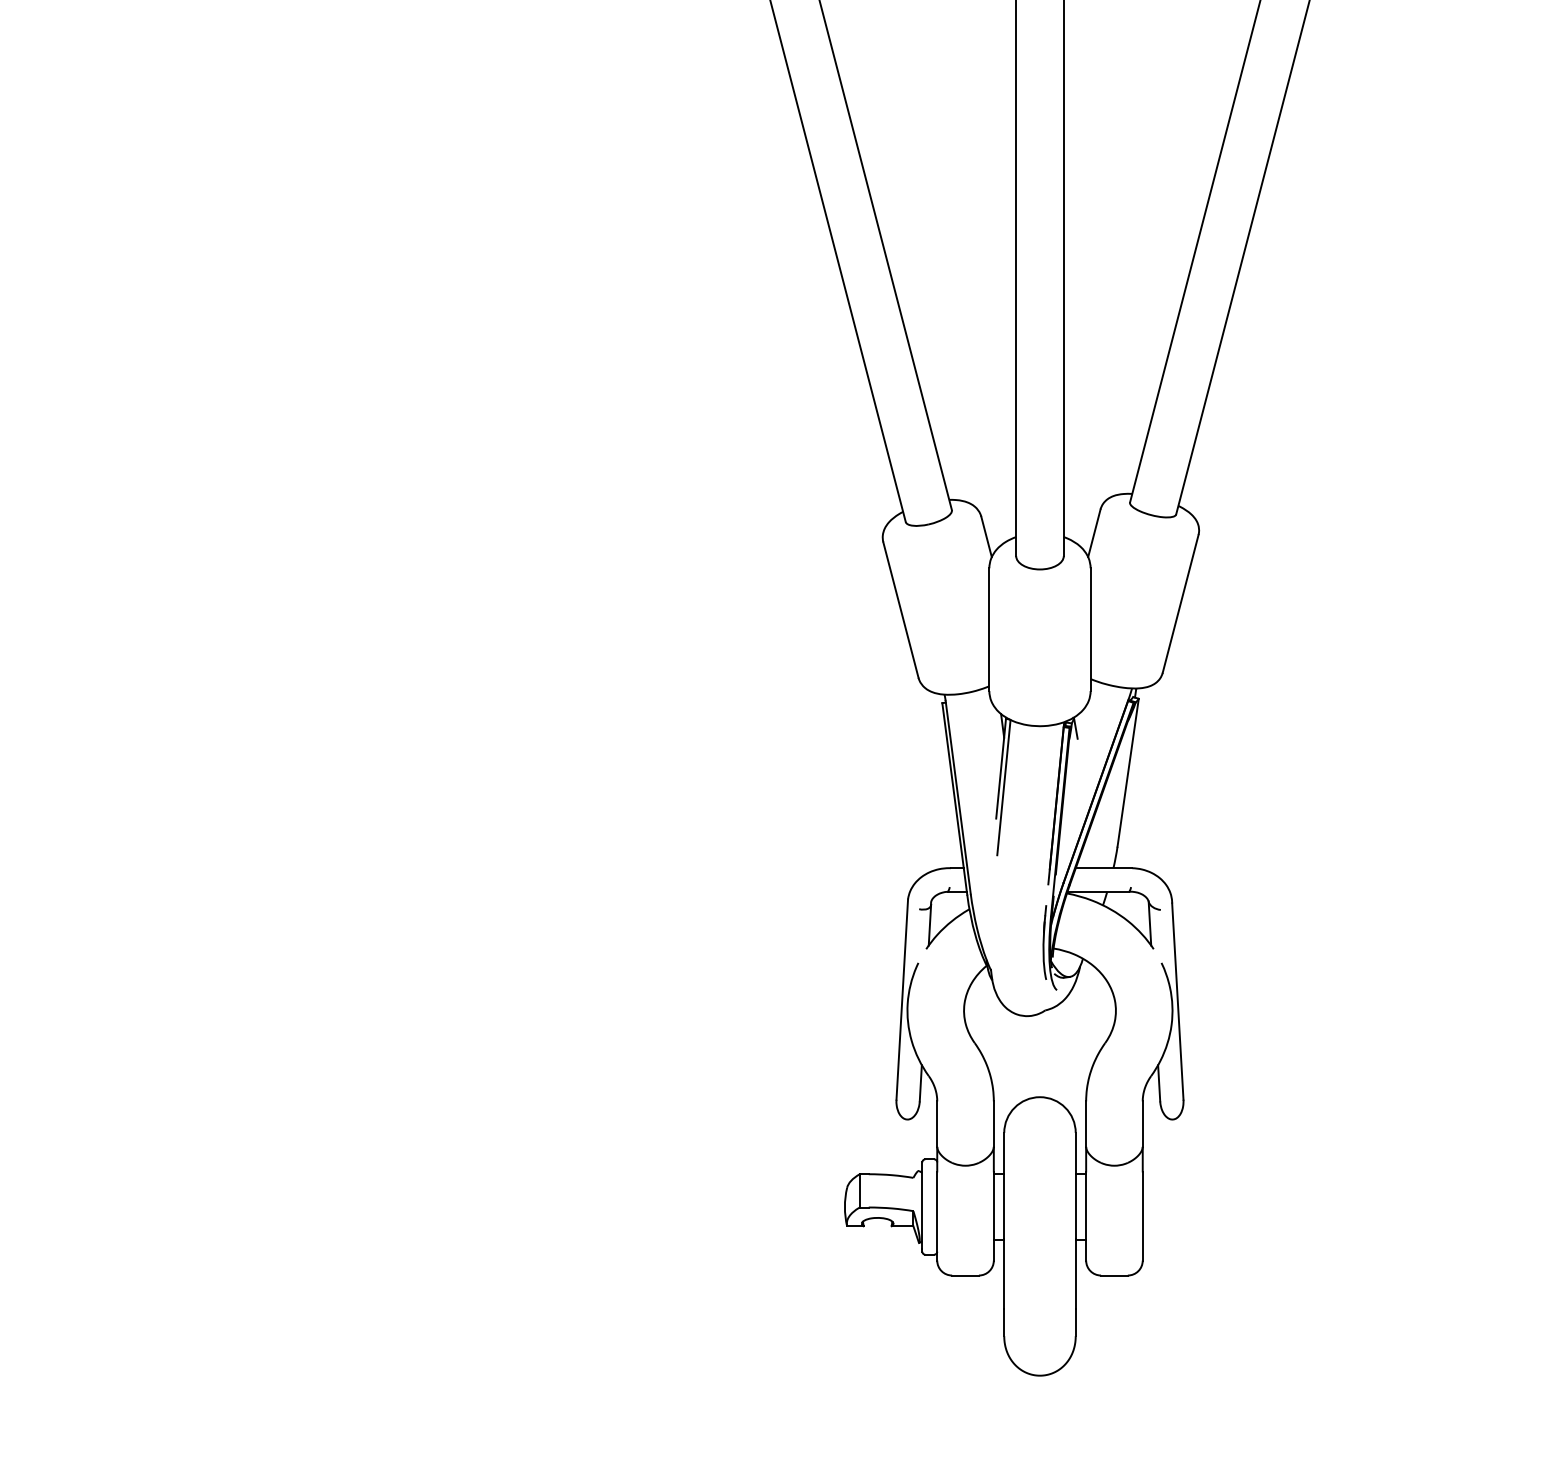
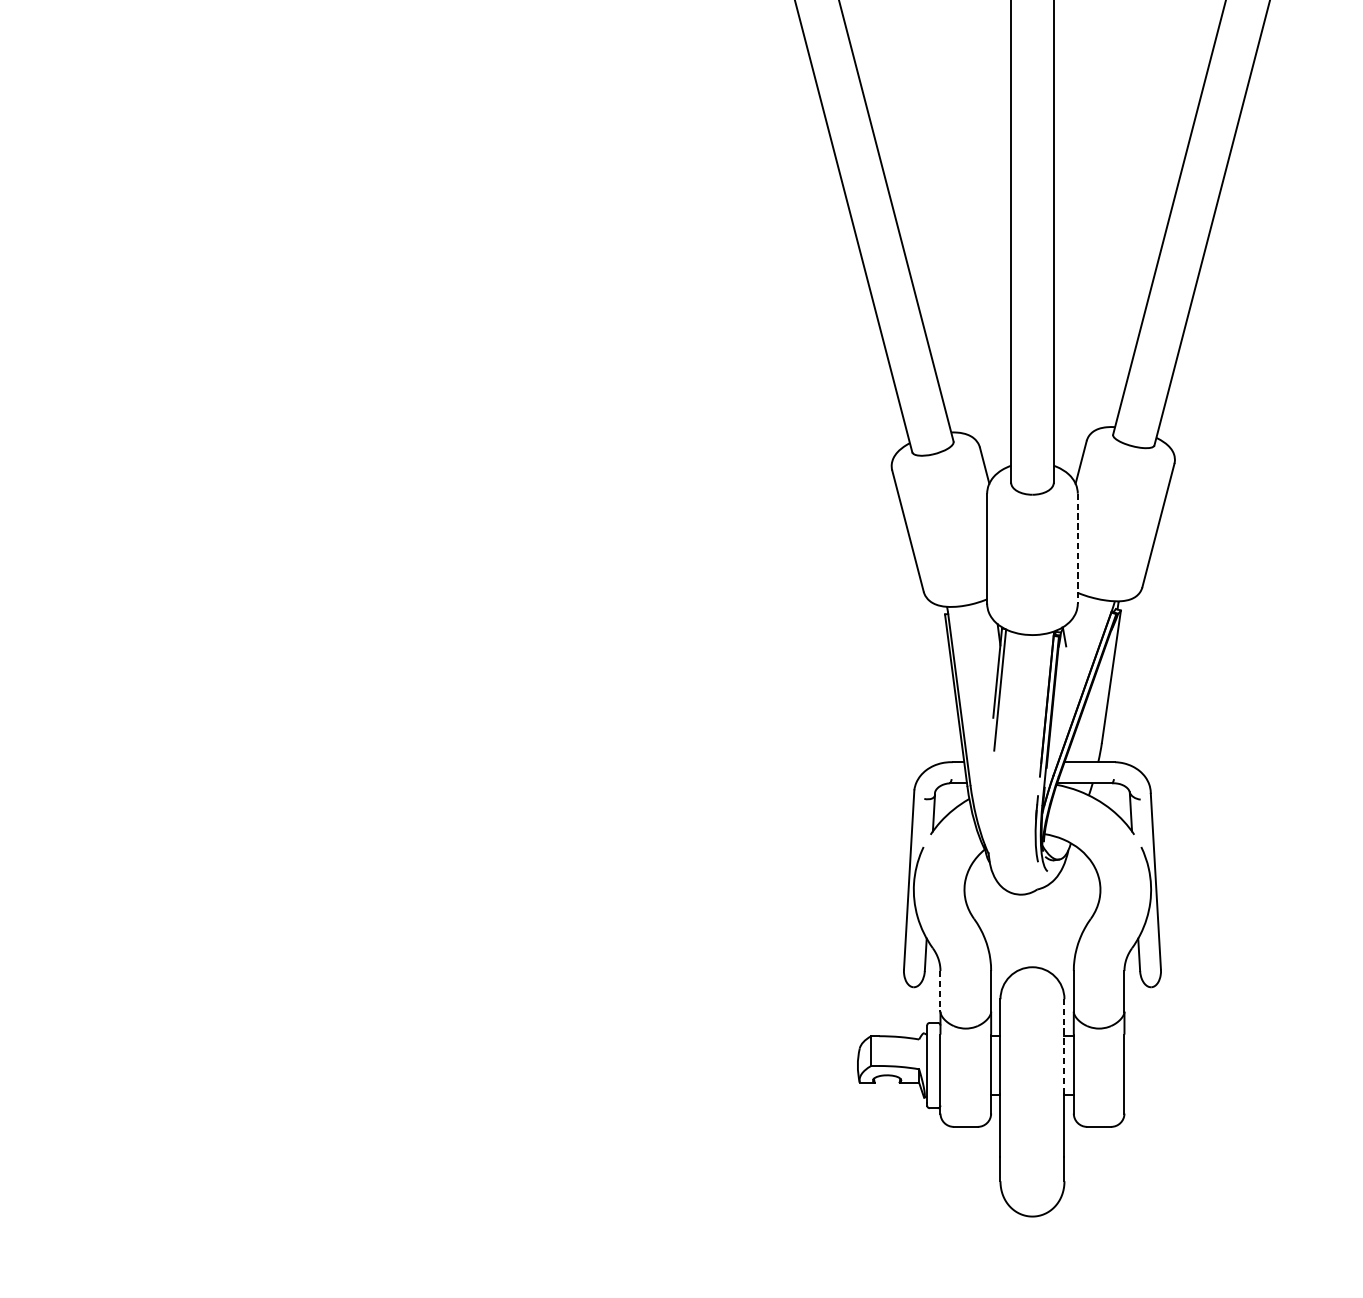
line: (1090, 630) -> (1077, 549), solid -> dashed
line: (937, 1124) -> (940, 991), solid -> dashed
line: (1075, 1185) -> (1064, 1046), solid -> dashed

